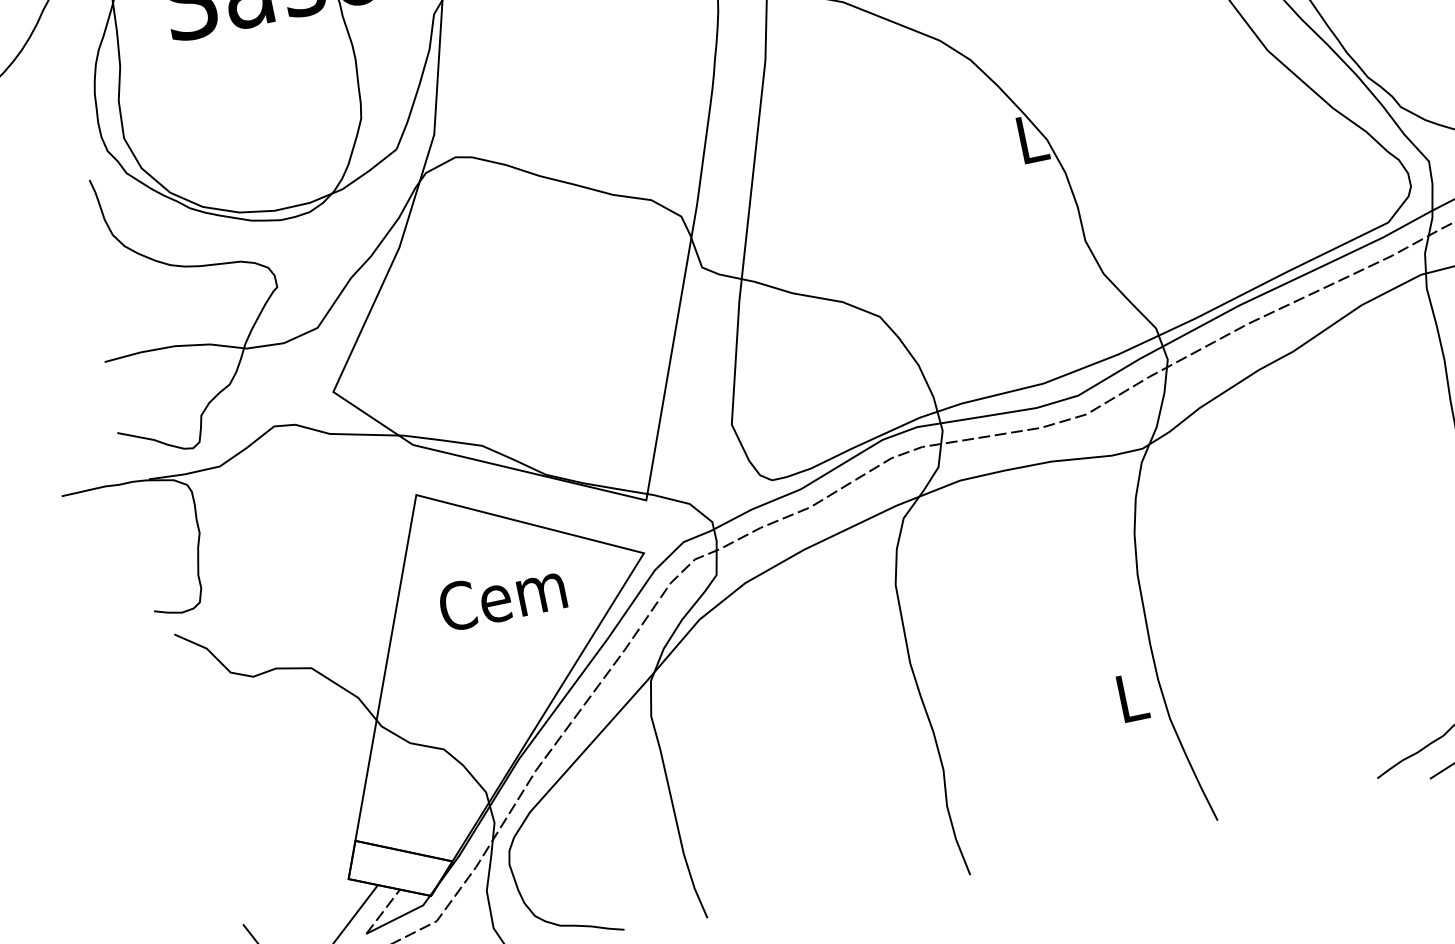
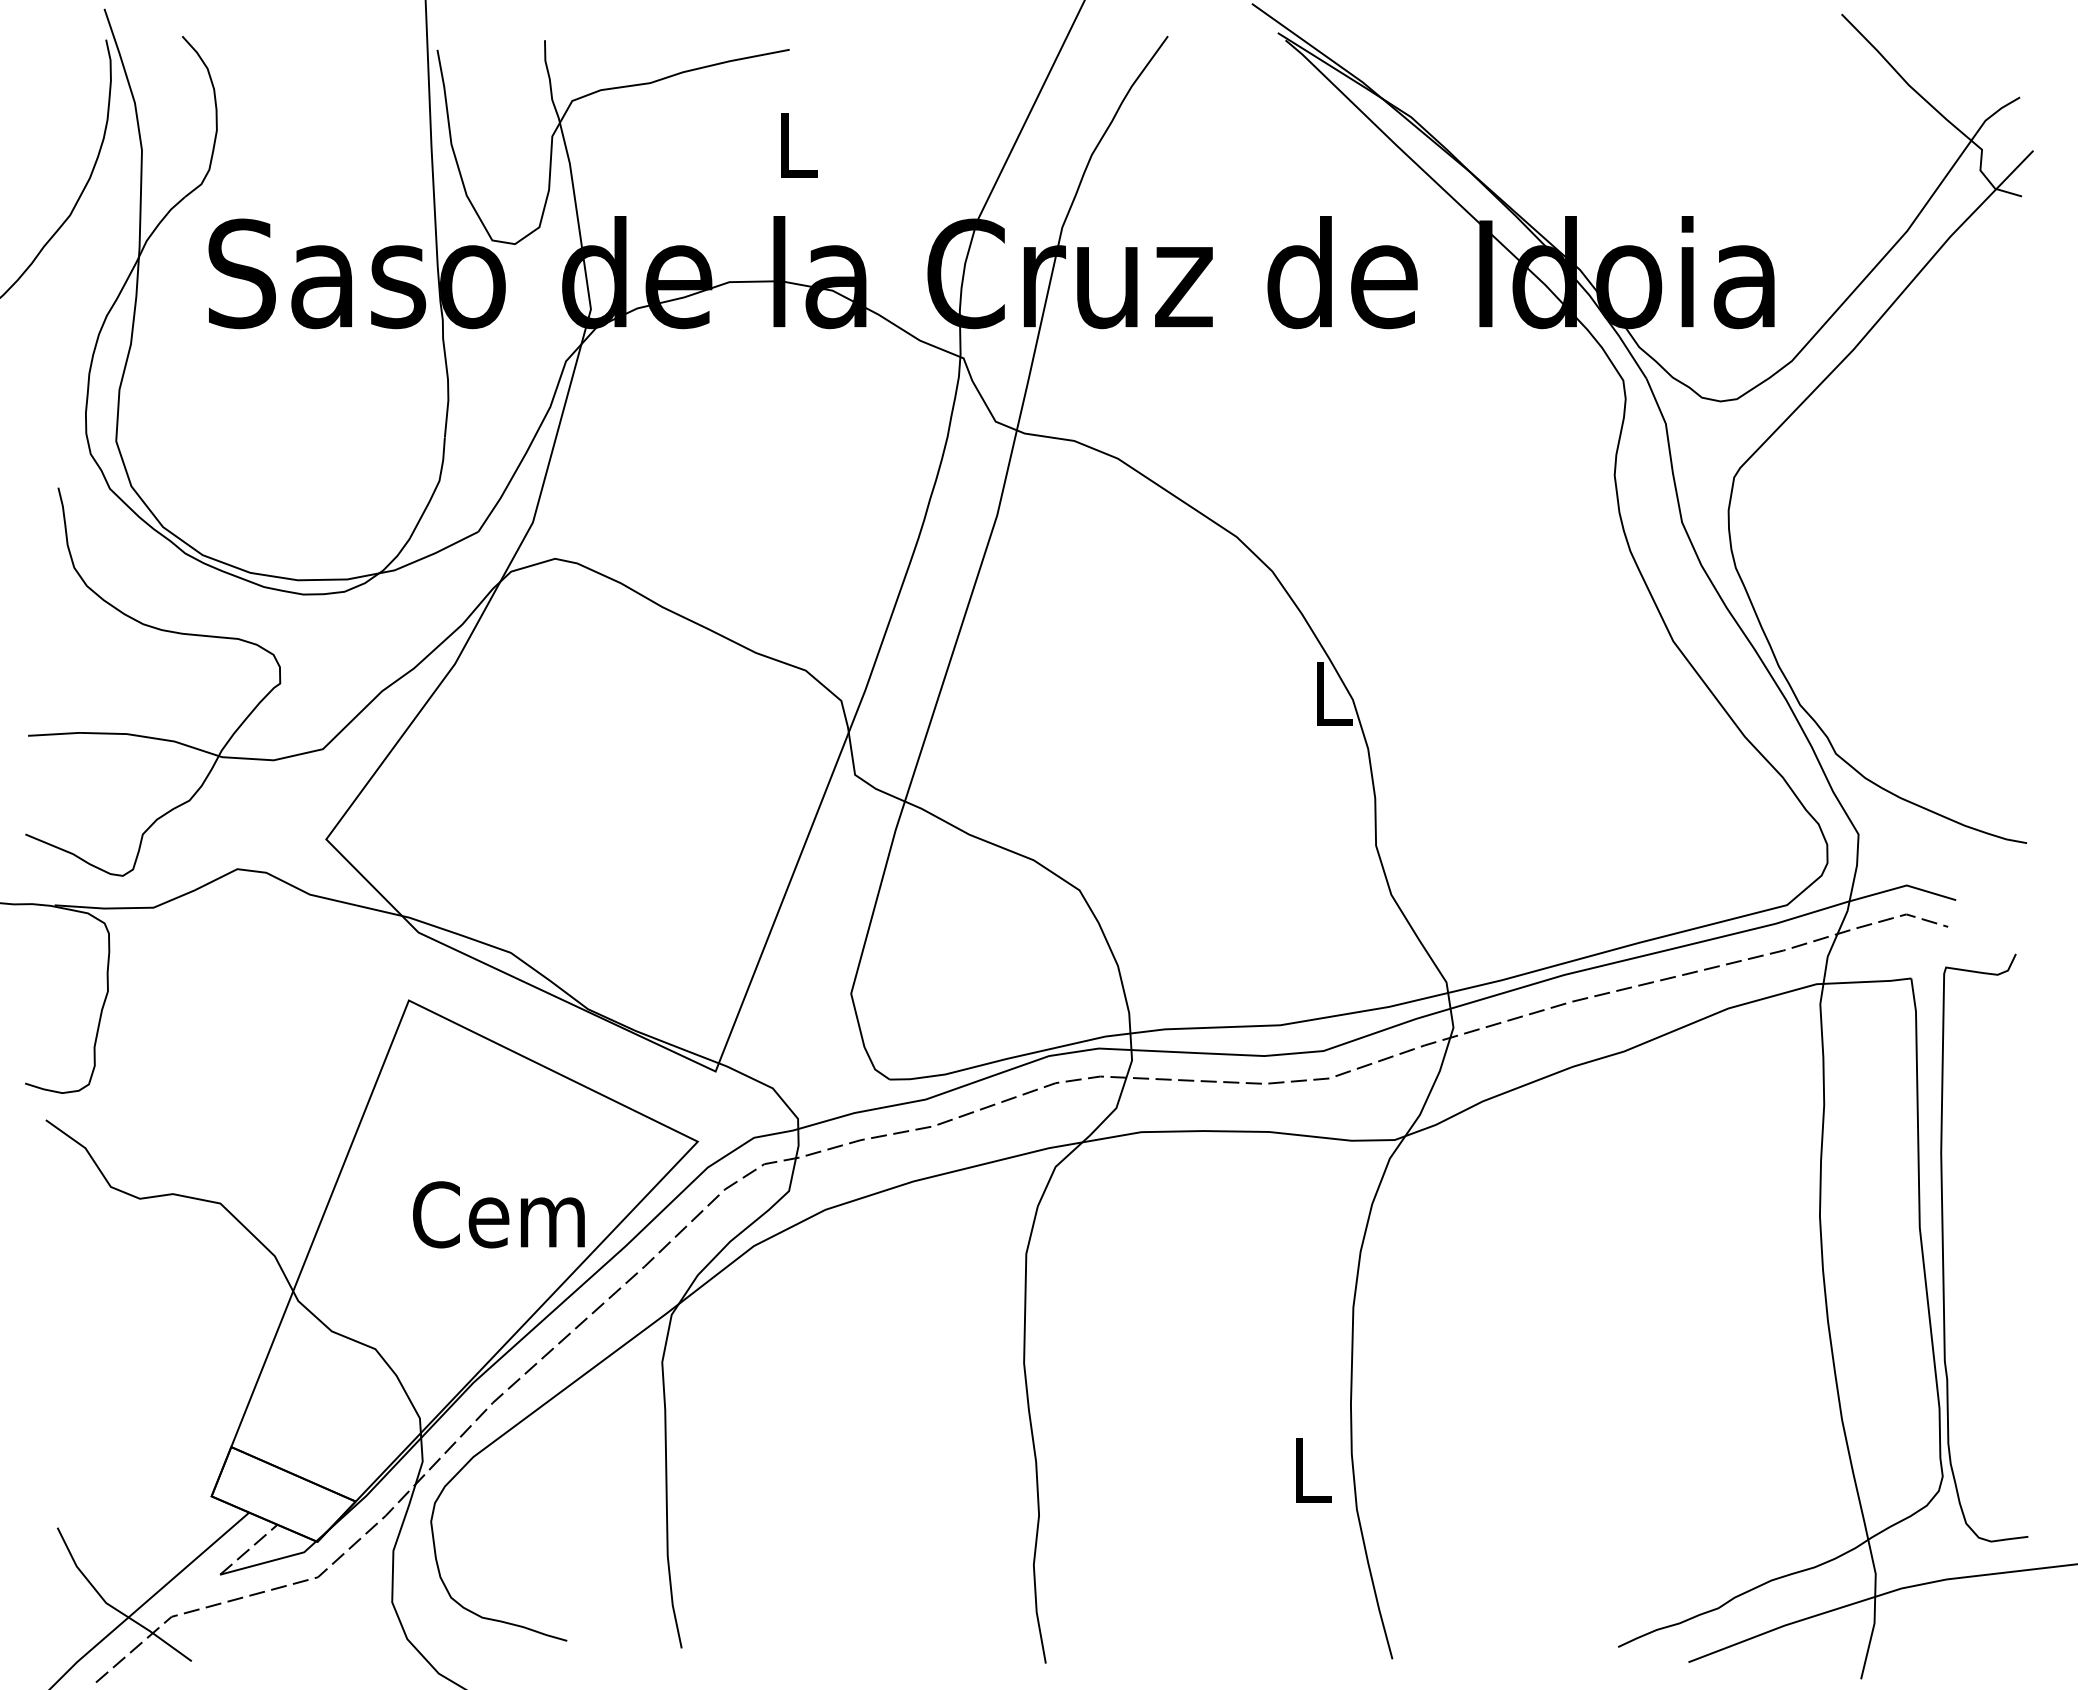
text: (501, 596) -> (498, 1214), moved

